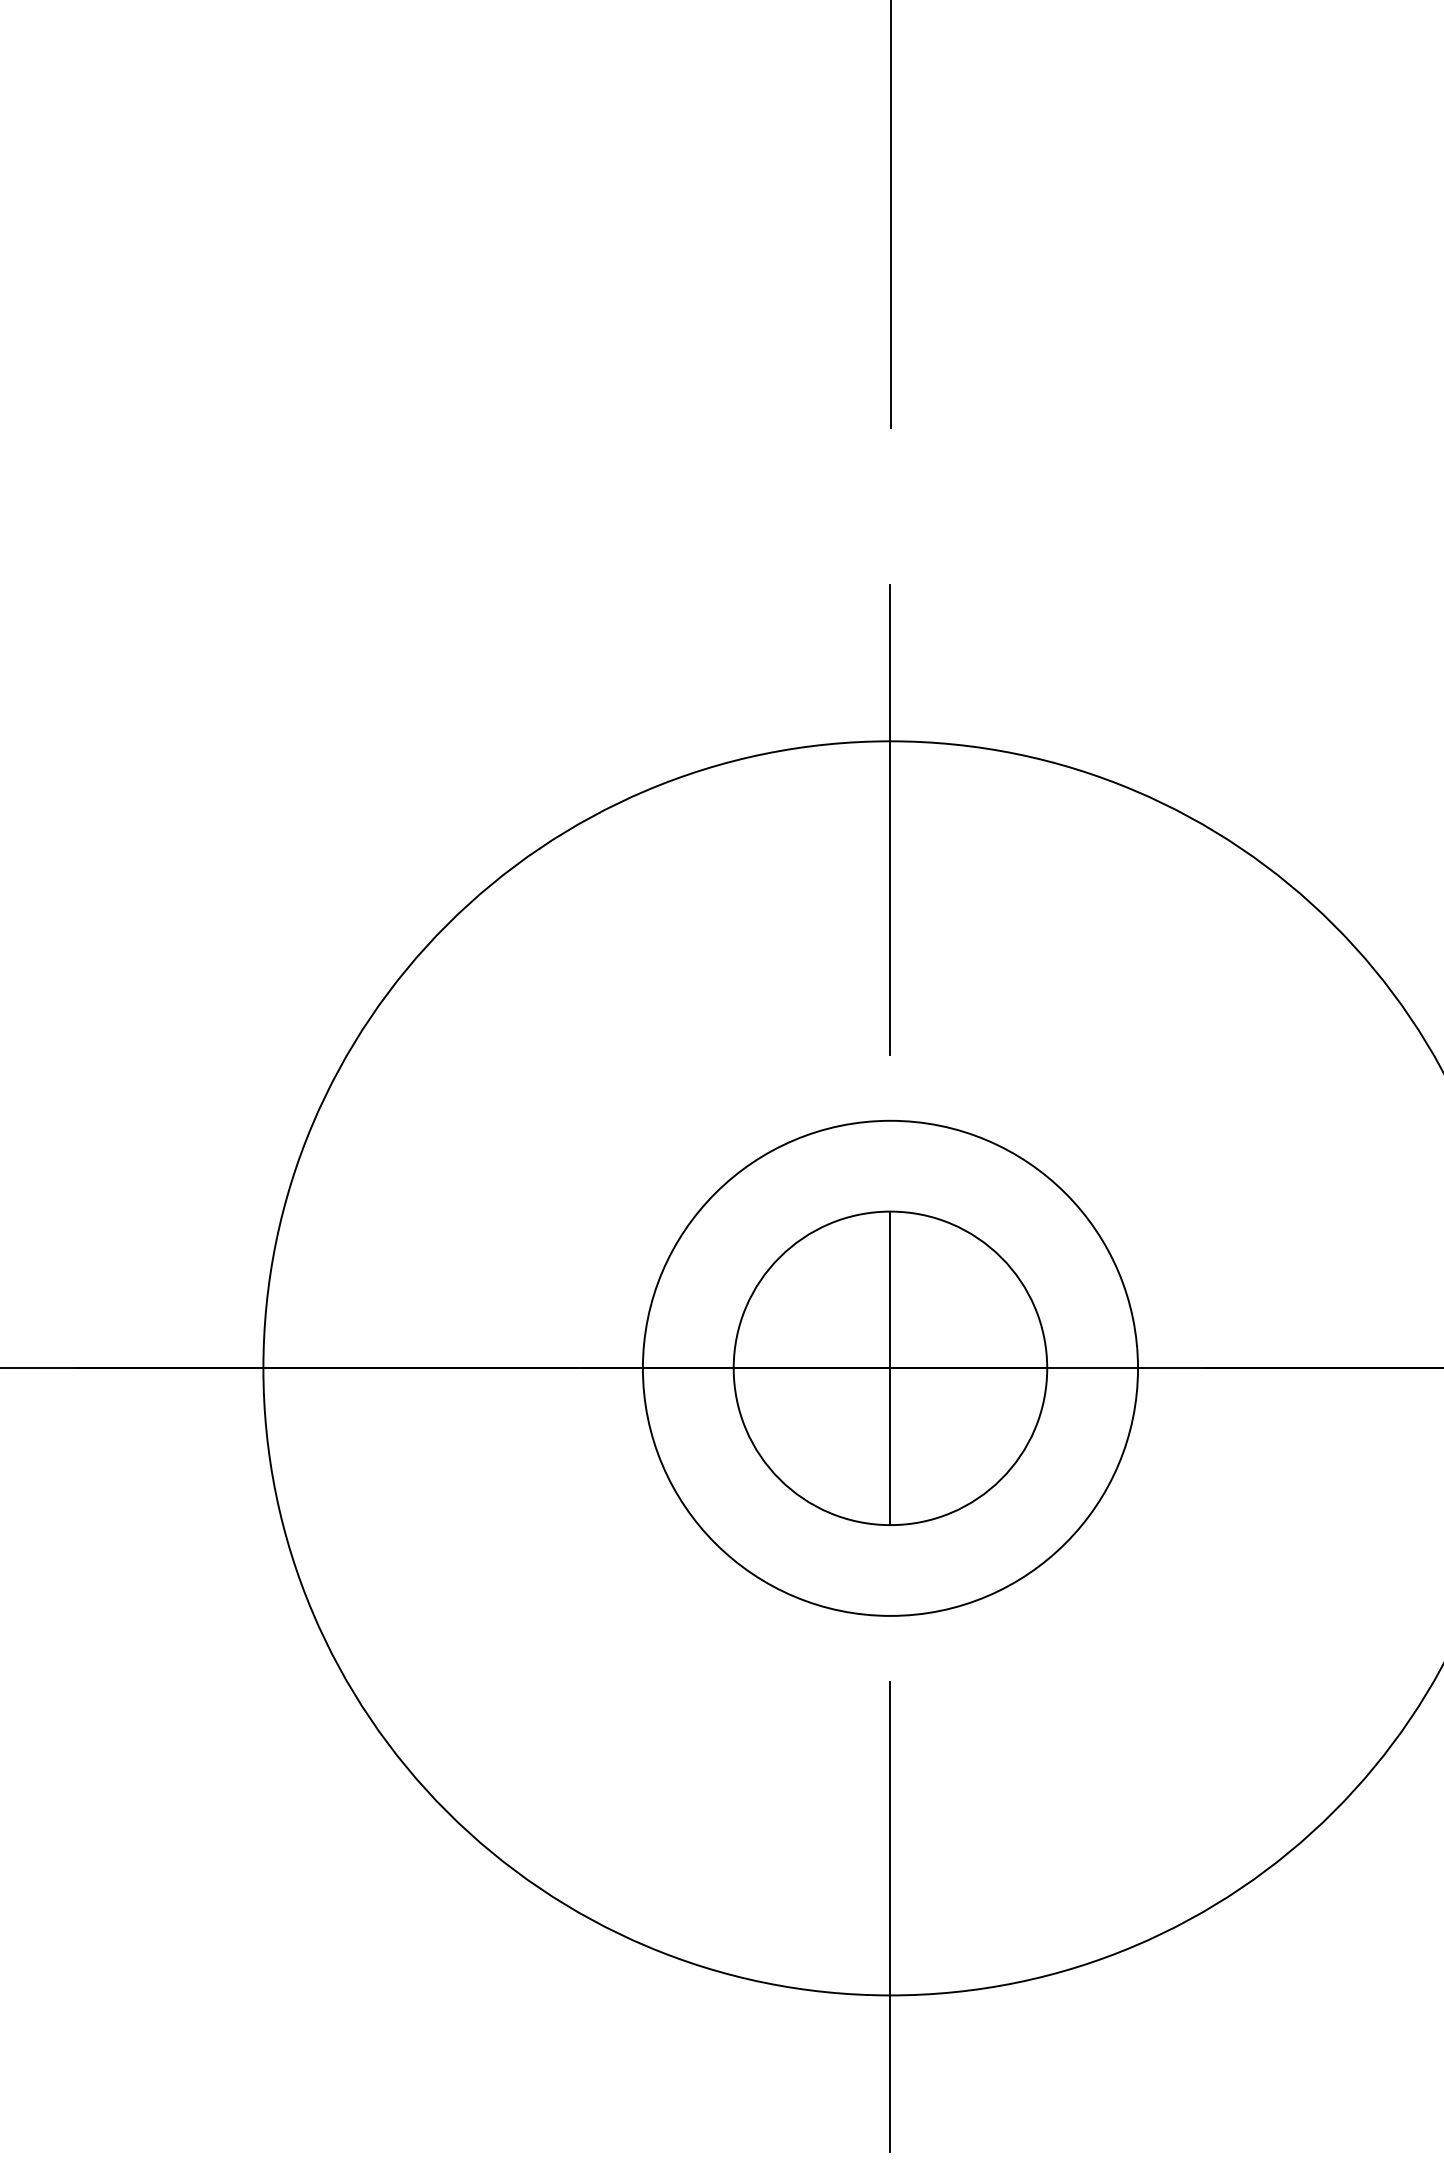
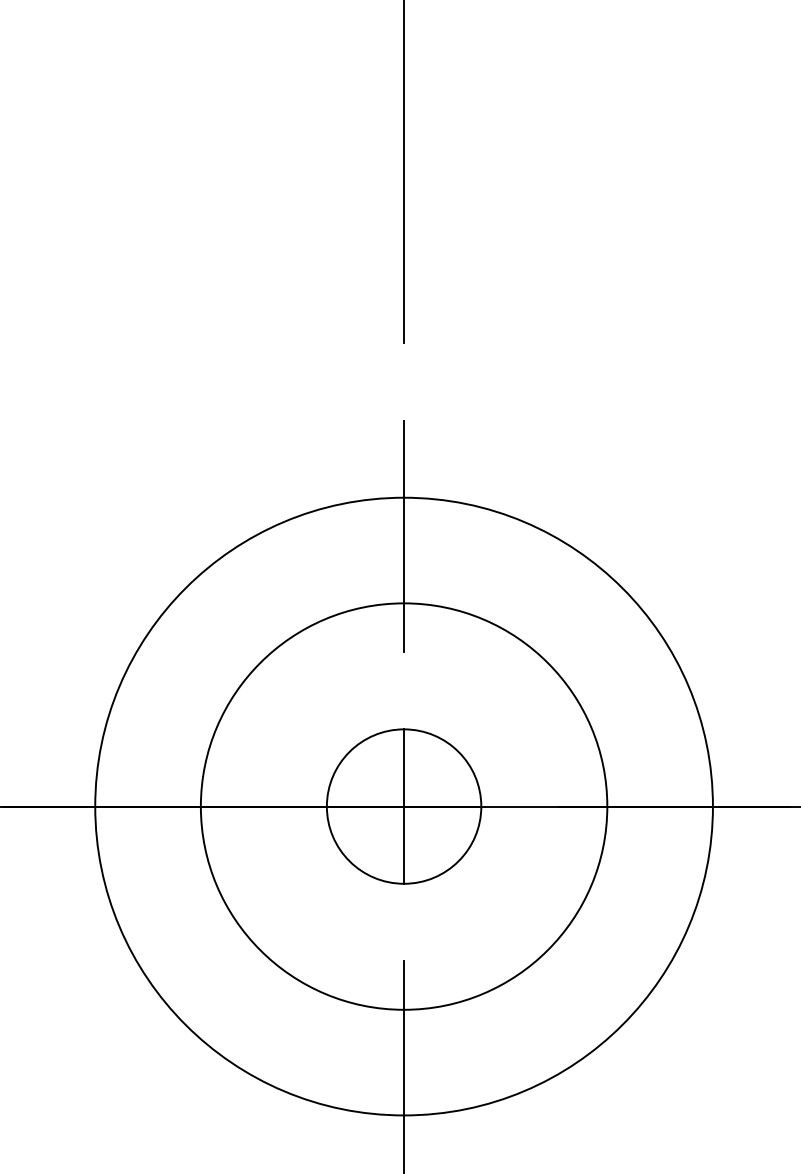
circle: (889, 1368) -> (403, 806), size x1.67

